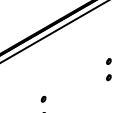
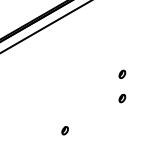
part: (43, 98) -> (64, 129), moved

